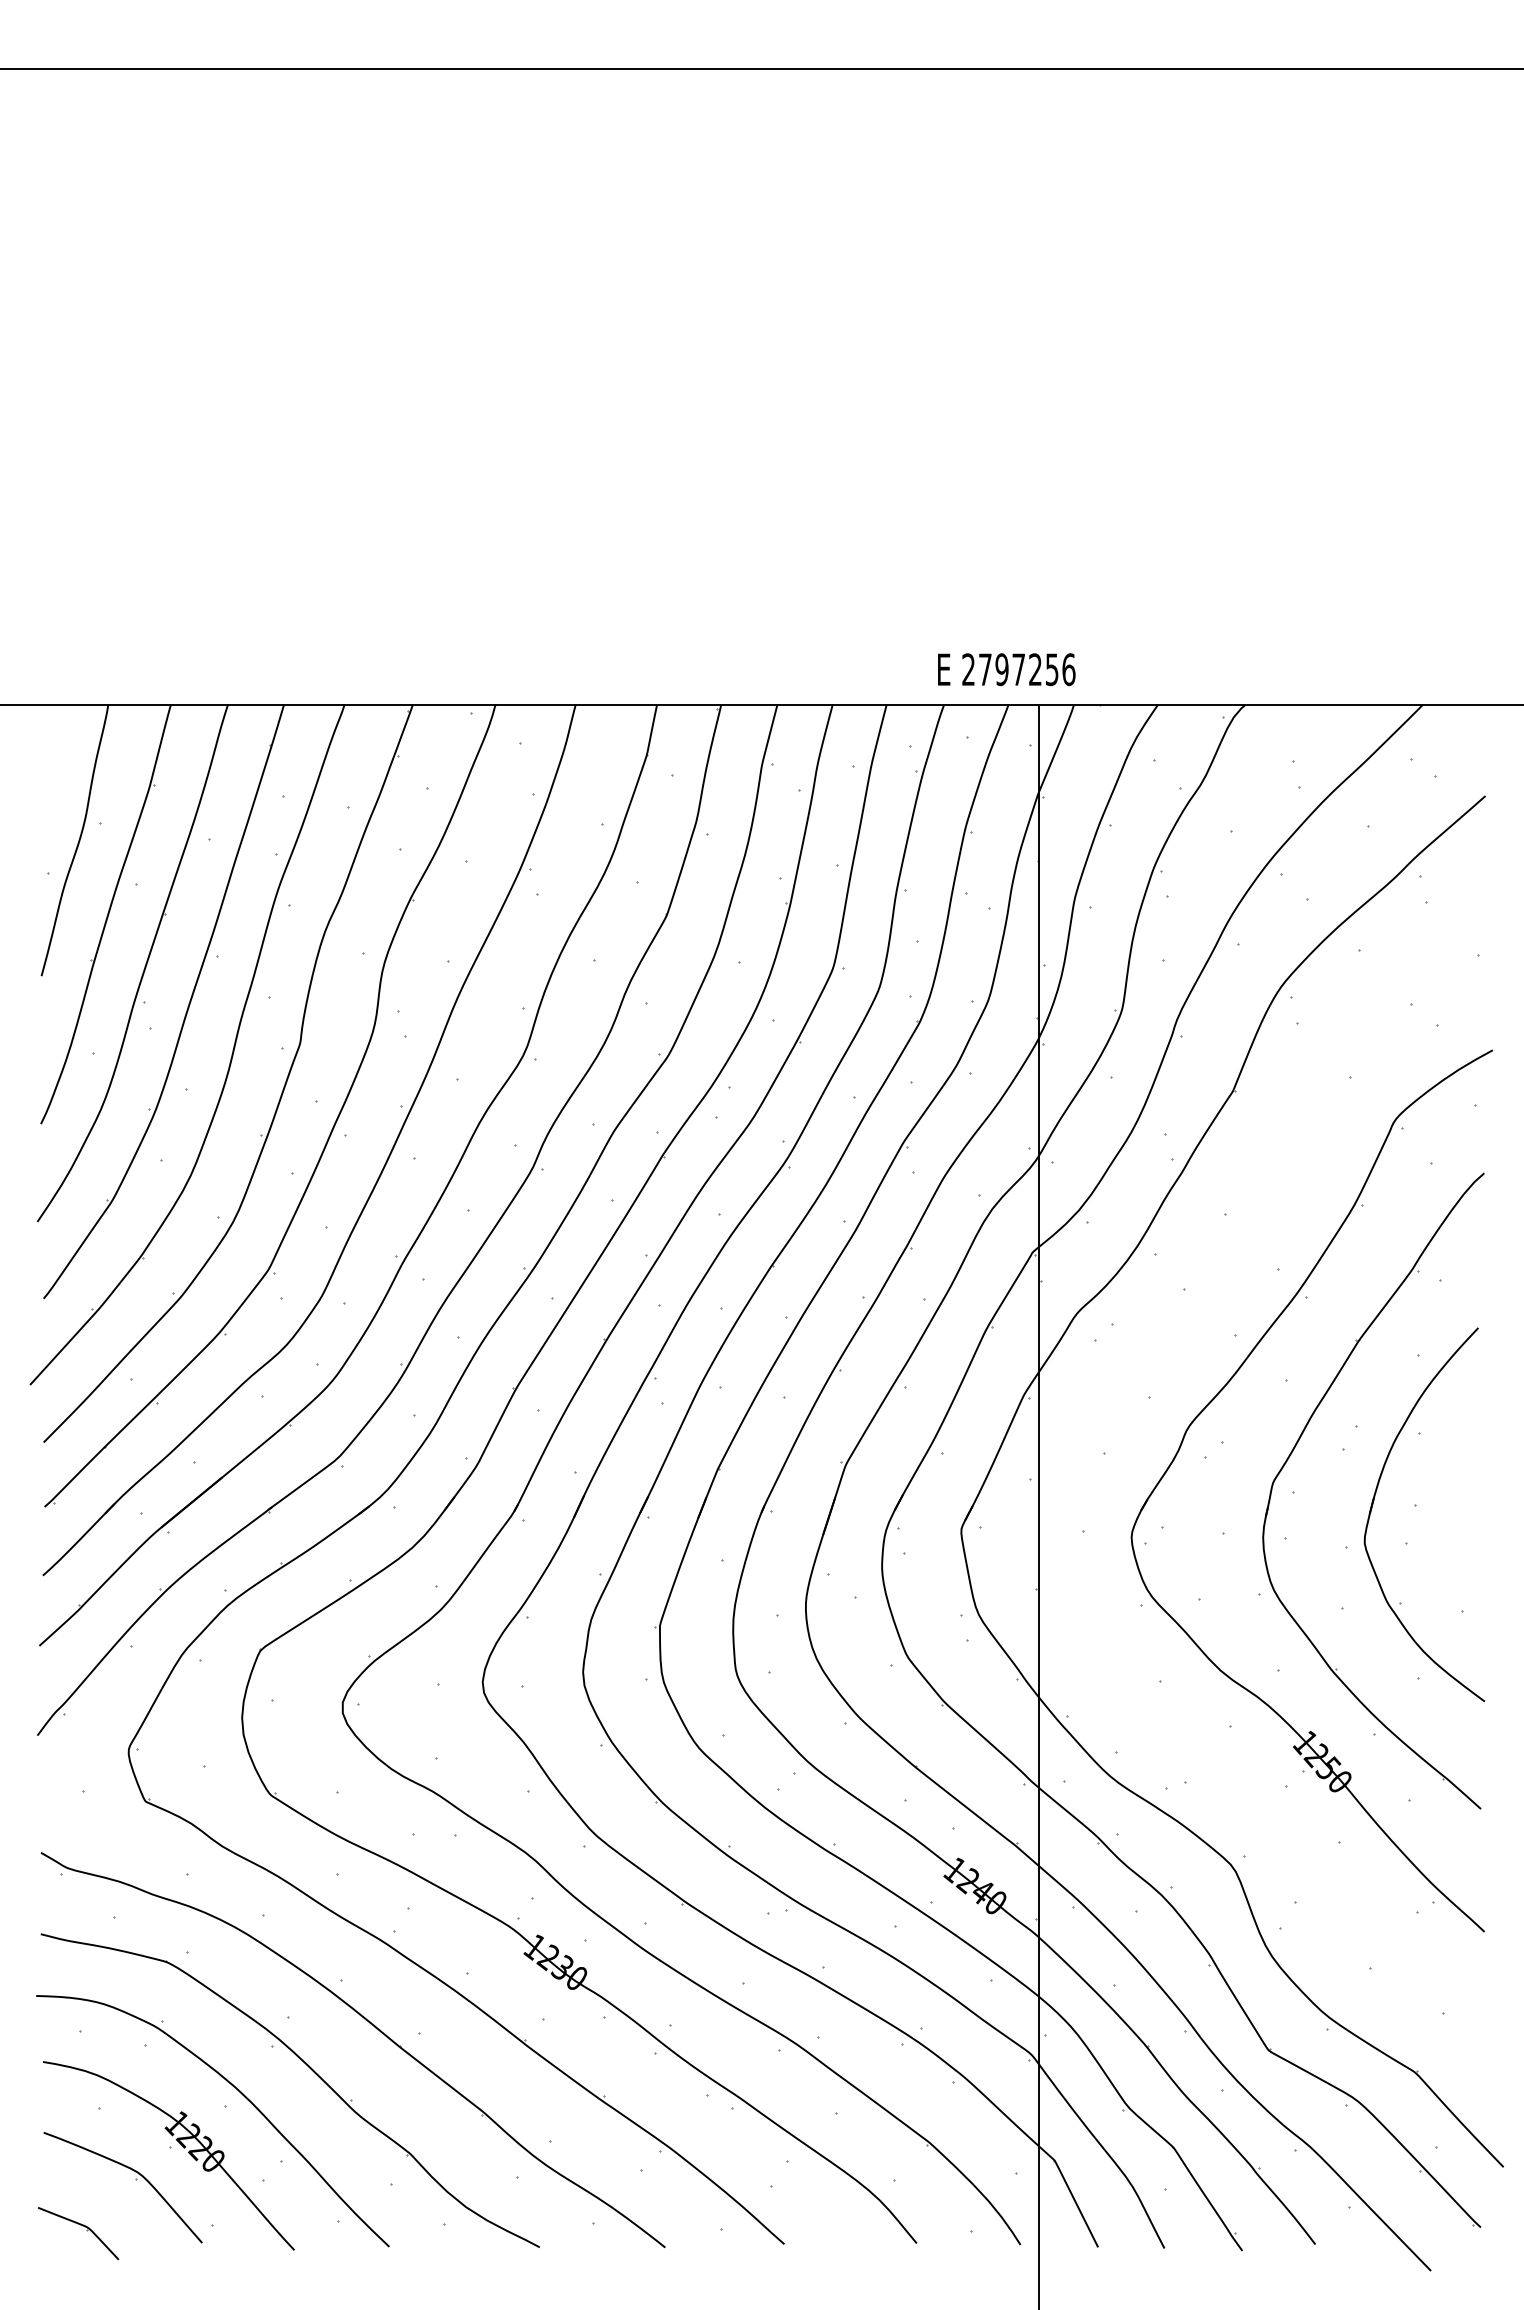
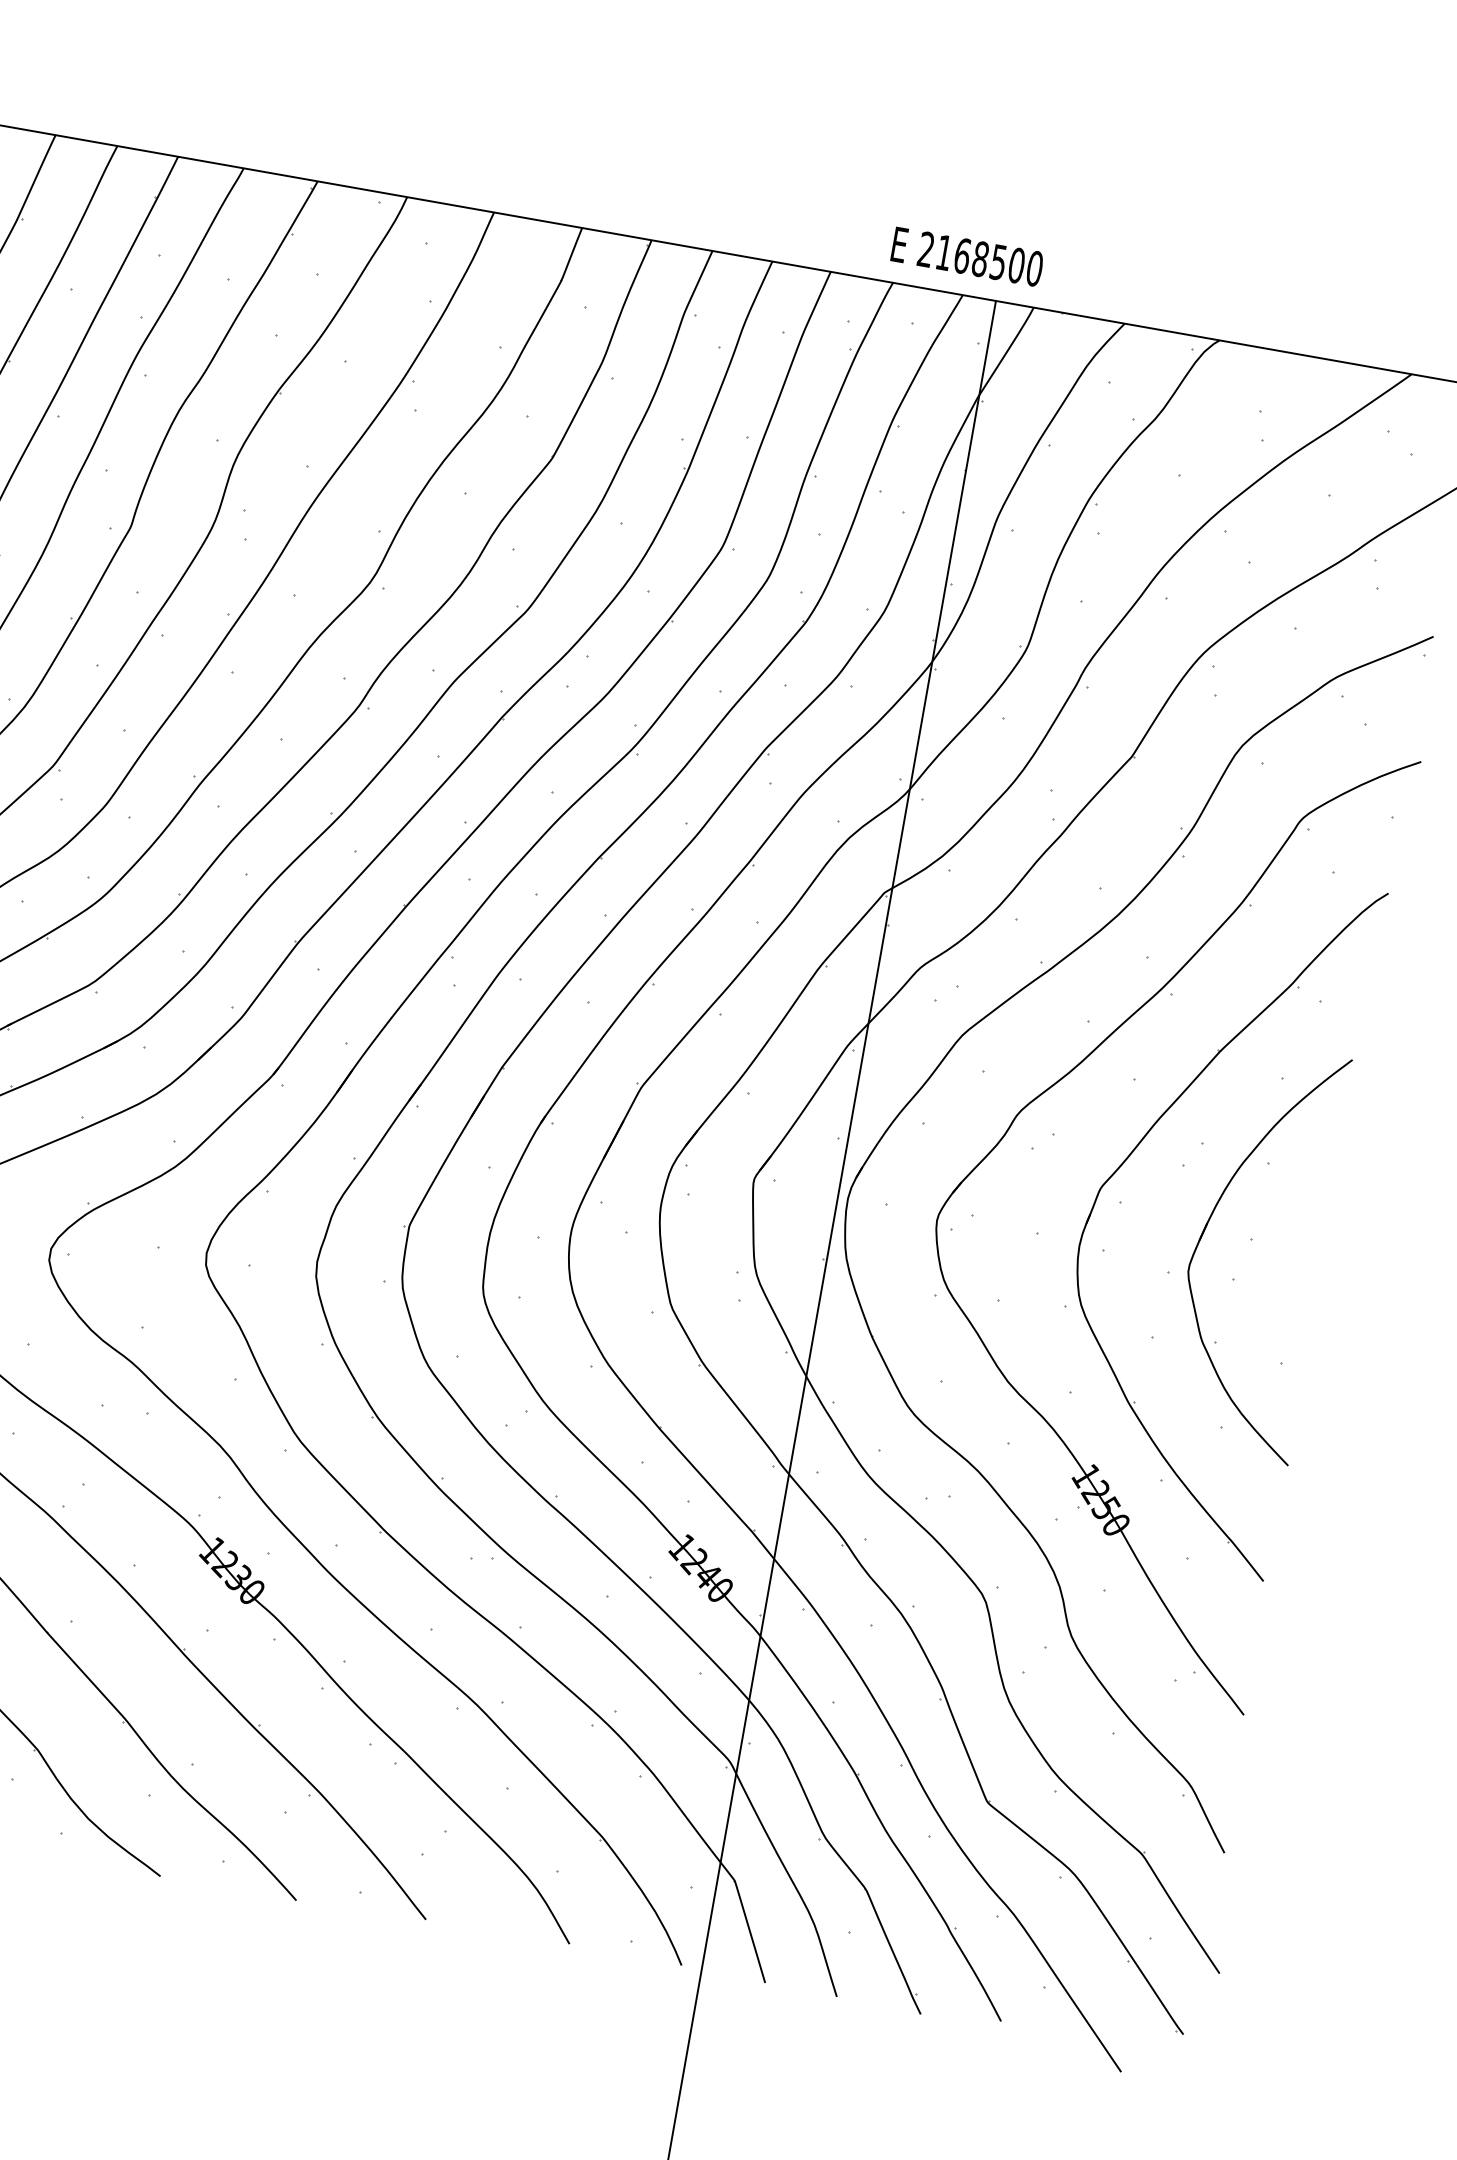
text: (1027, 669) -> (990, 260), 2797256 -> 2168500
part: (1103, 1411) -> (930, 1078), added

